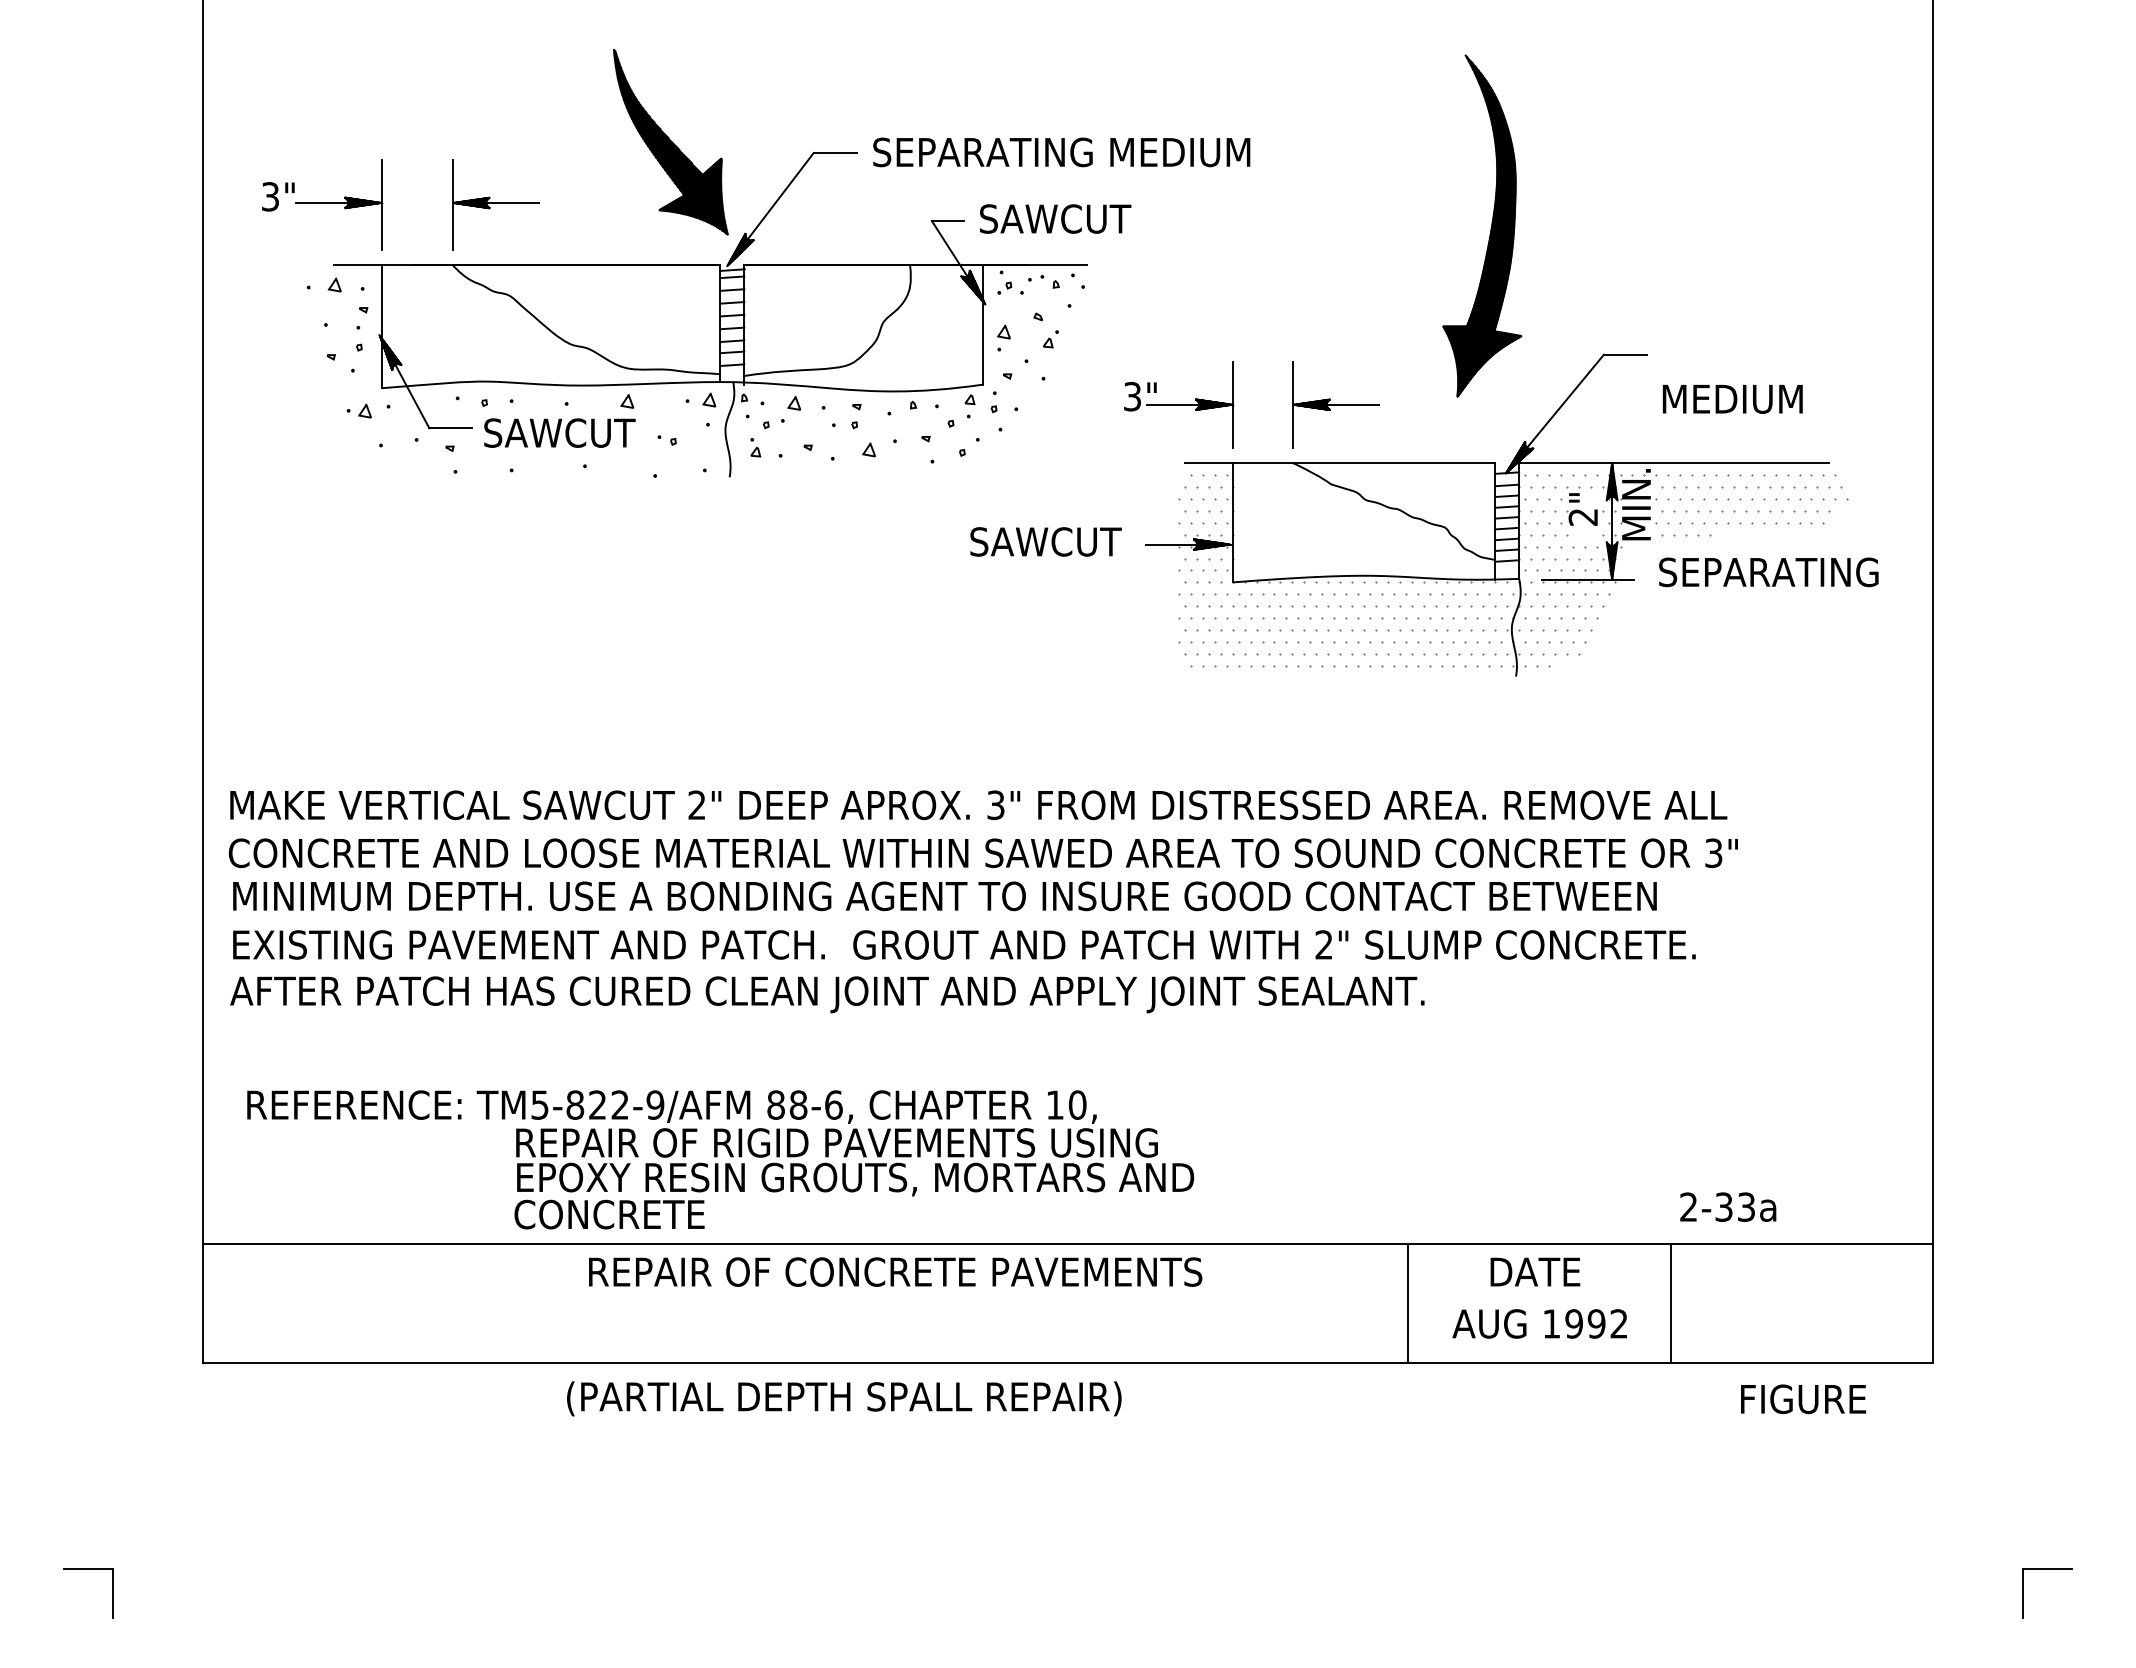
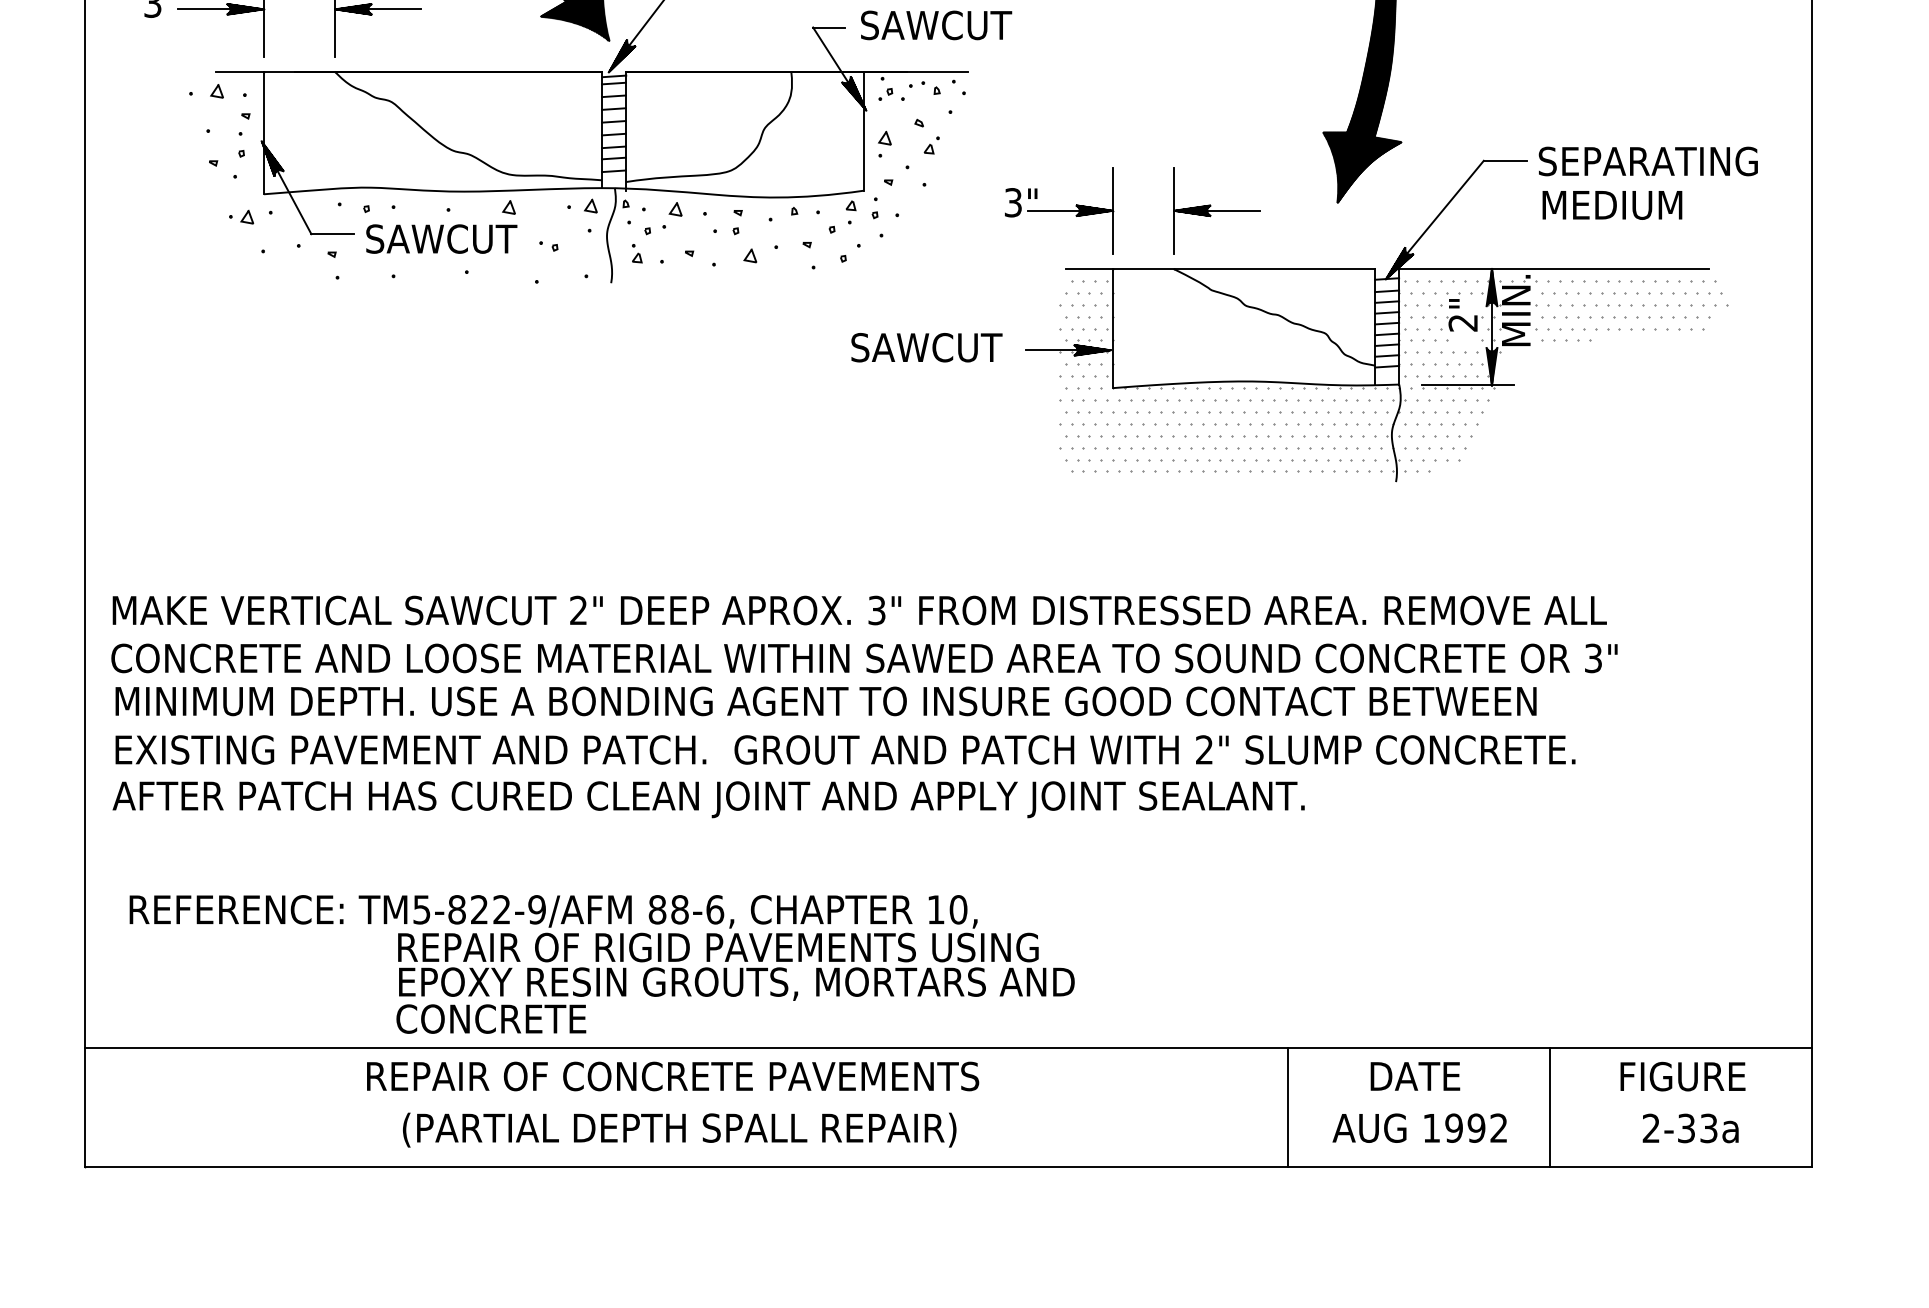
text: (1768, 572) -> (1648, 161), moved
text: (1728, 1206) -> (1690, 1127), moved
text: (895, 1271) -> (672, 1075), moved
text: (844, 1398) -> (679, 1129), moved
text: (1803, 1399) -> (1682, 1076), moved

